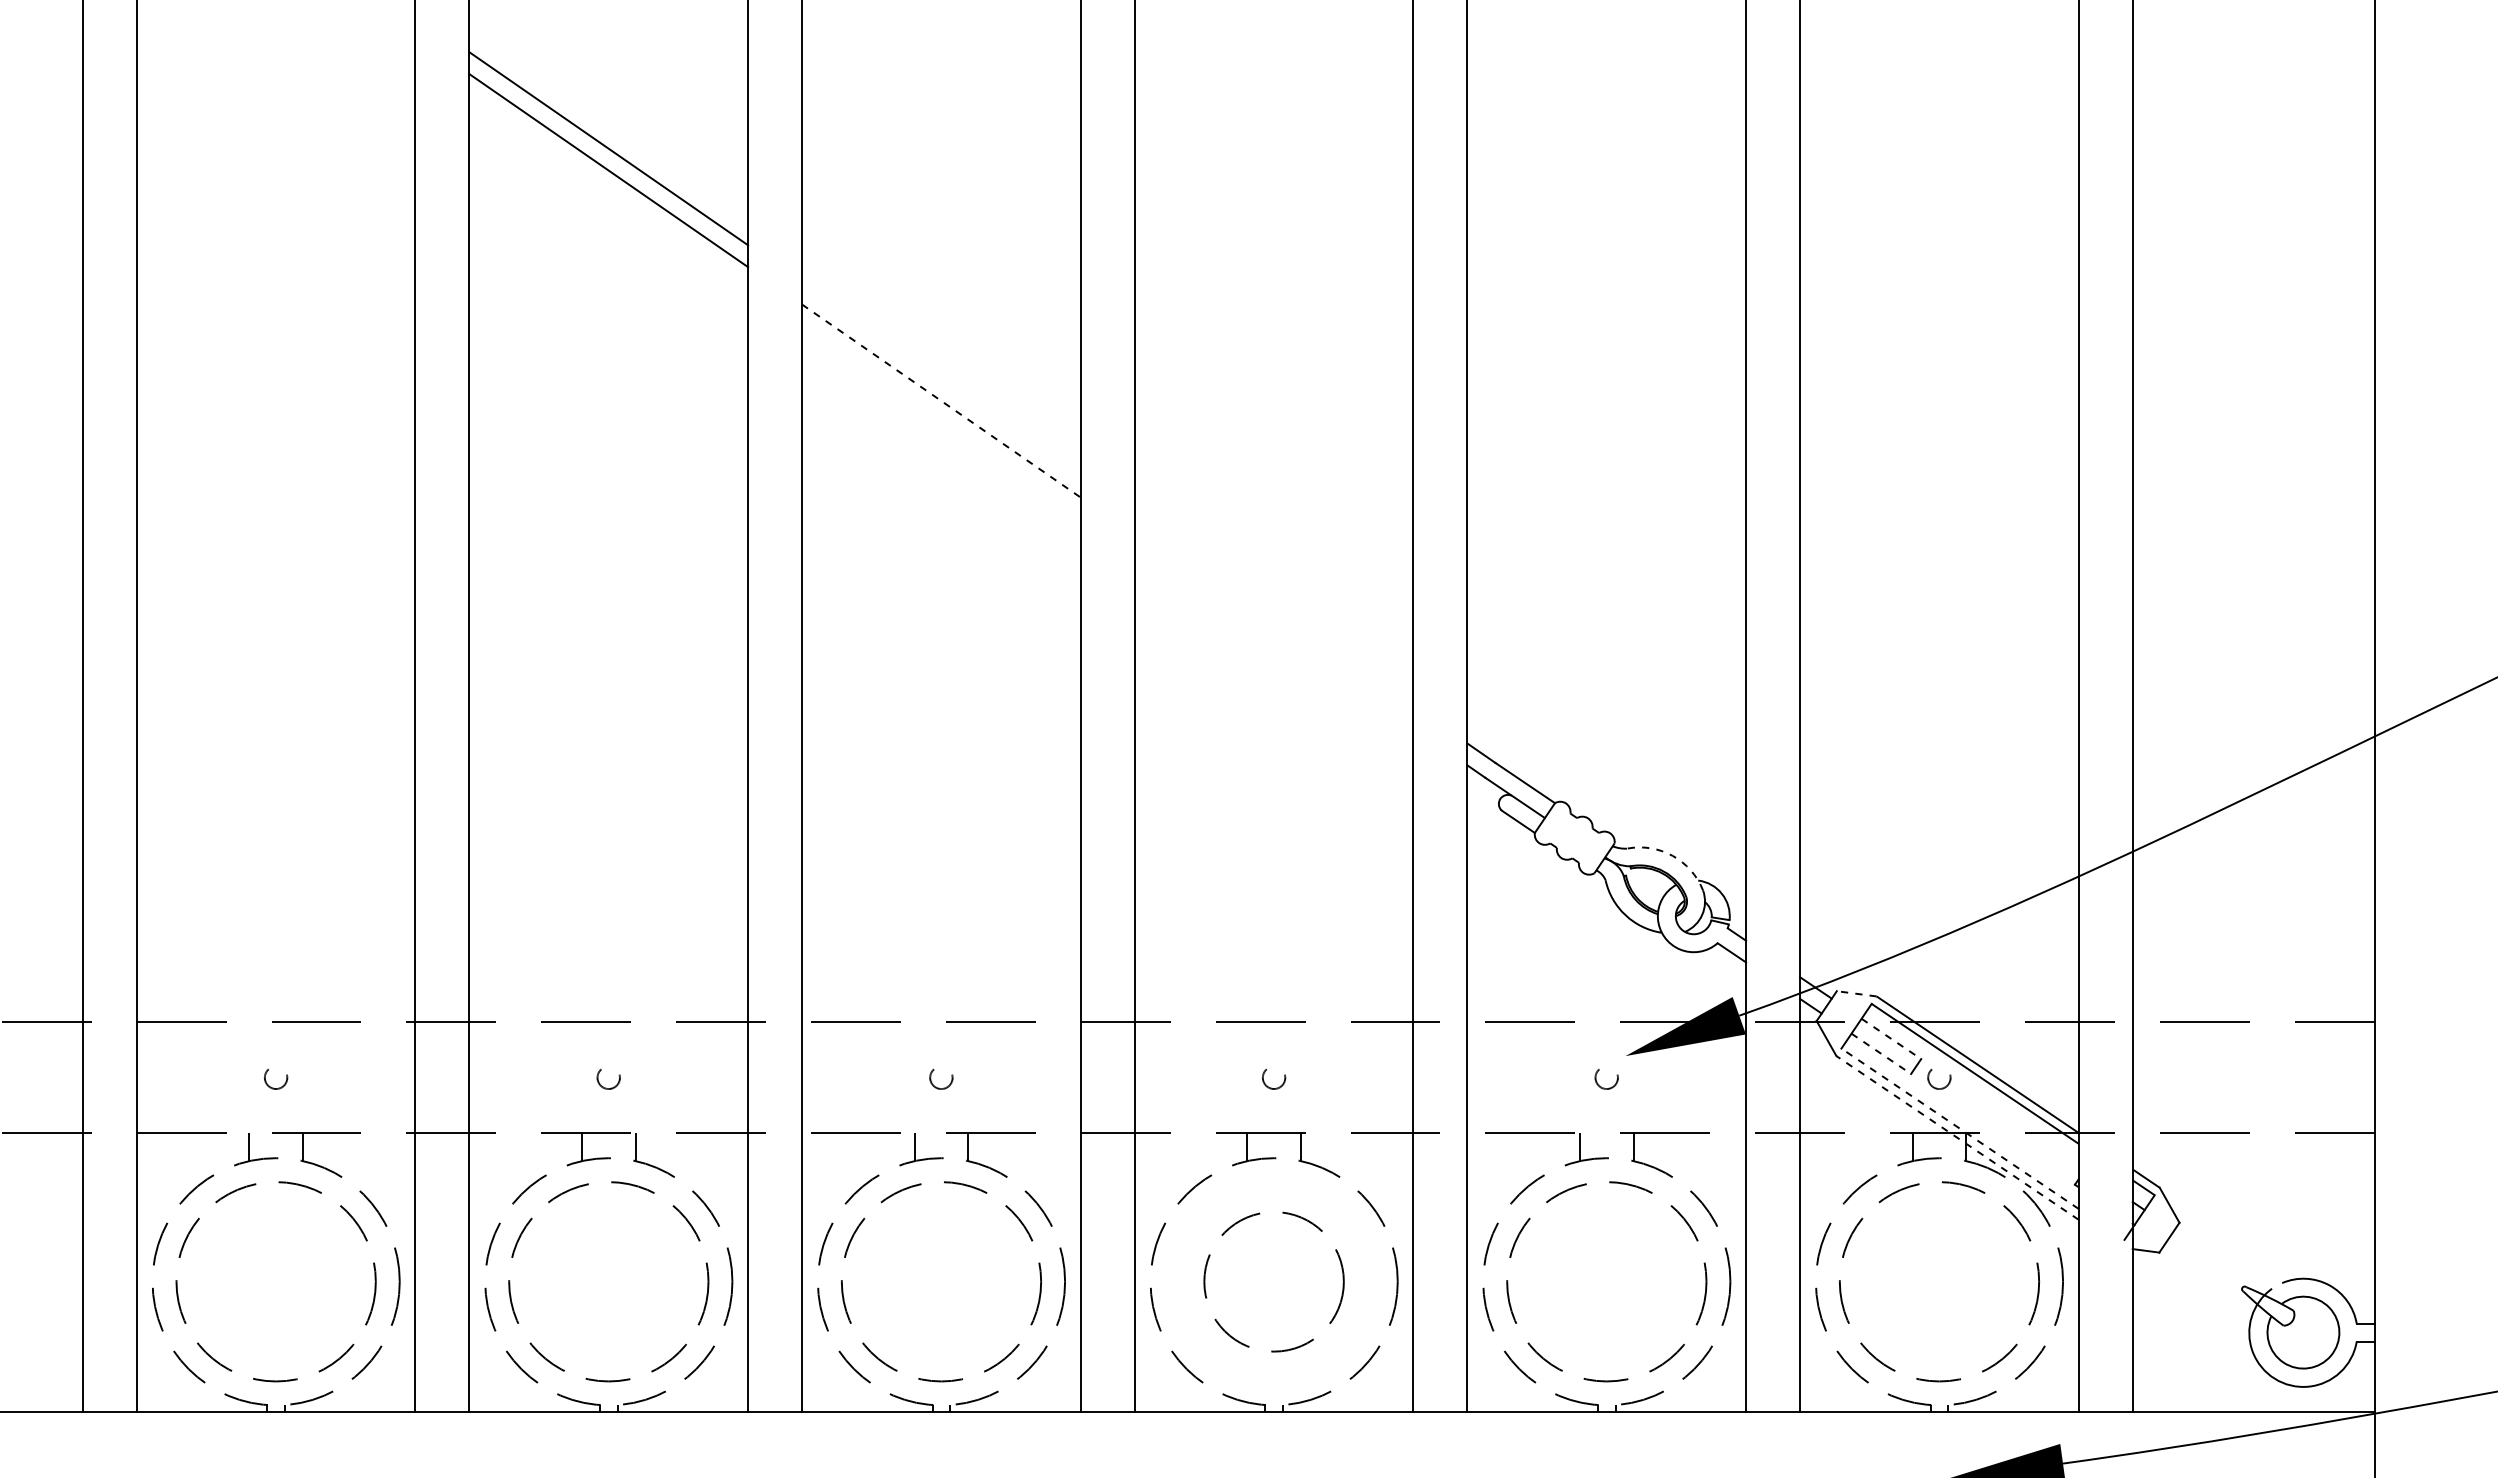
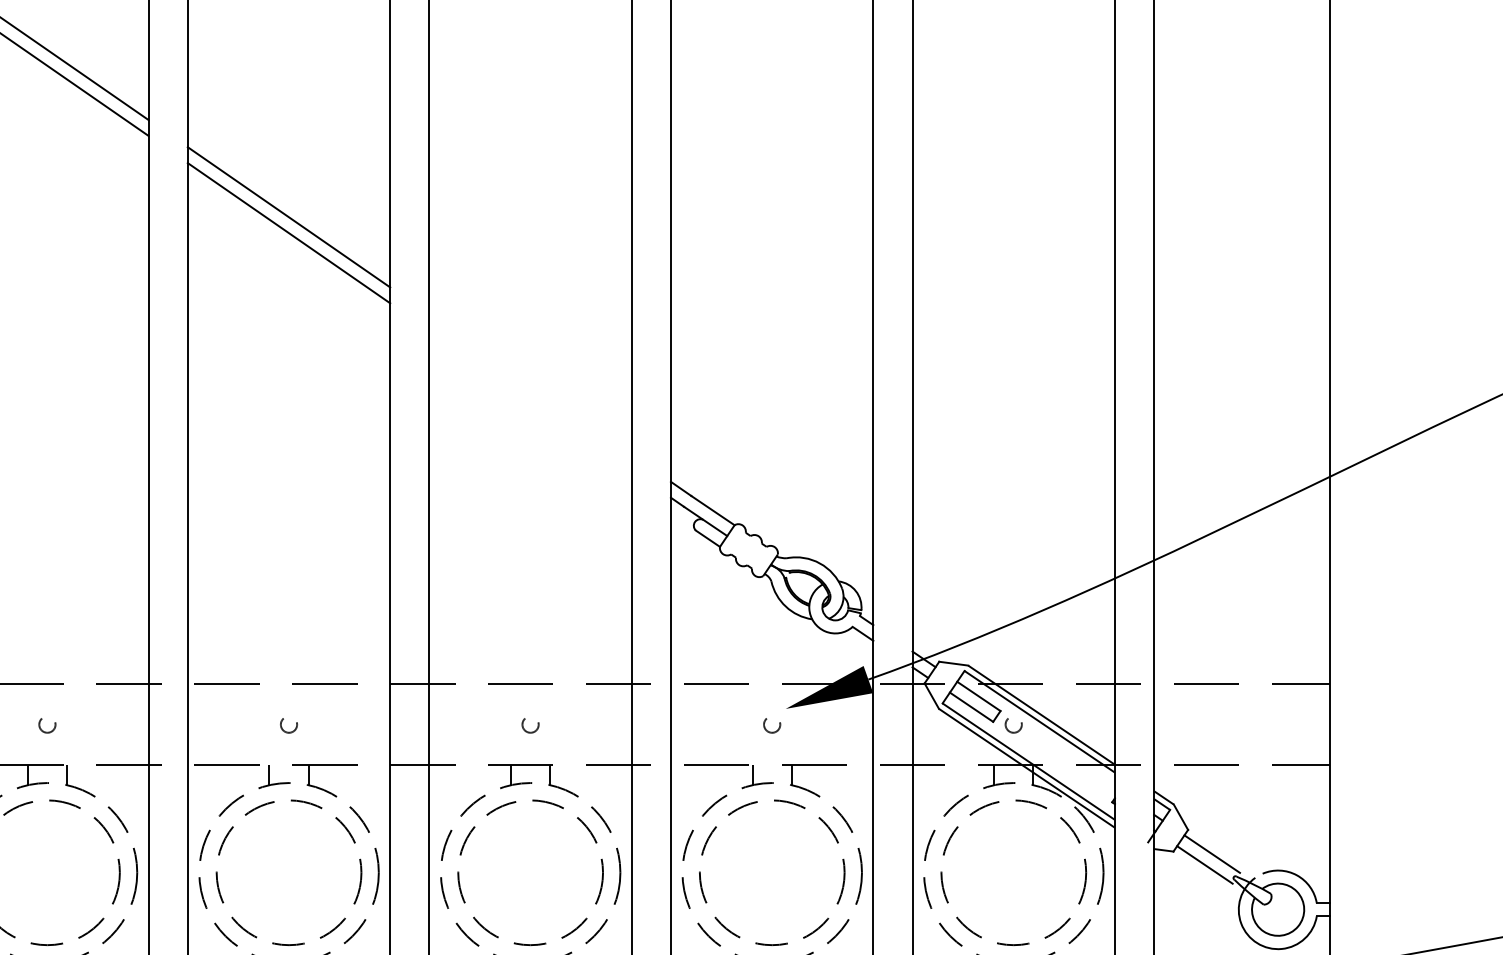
line: (941, 378) -> (289, 216), added
line: (941, 401) -> (289, 233), dashed -> solid
arc: (1672, 855) -> (819, 563), dashed -> solid
line: (1856, 993) -> (953, 663), dashed -> solid
line: (1891, 1038) -> (978, 696), dashed -> solid
line: (1881, 1053) -> (971, 707), dashed -> solid
line: (1959, 1128) -> (1028, 761), dashed -> solid
line: (1957, 1137) -> (1026, 768), dashed -> solid
line: (2212, 1255) -> (1212, 853), added
line: (2202, 1270) -> (1204, 864), added
circle: (1273, 1281) -> (530, 872), size x1.43

